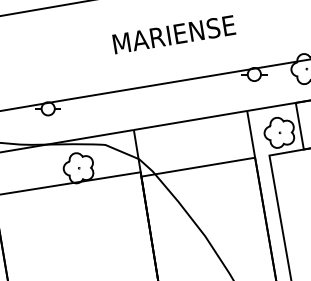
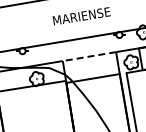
line: (190, 120) -> (89, 56), solid -> dashed

